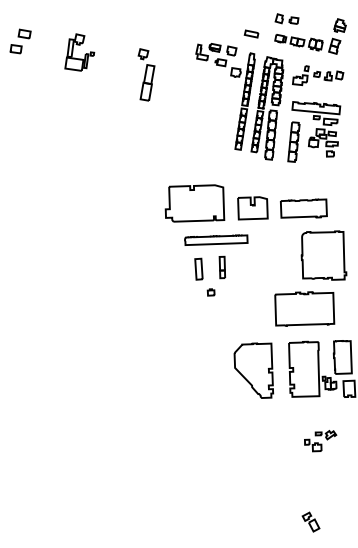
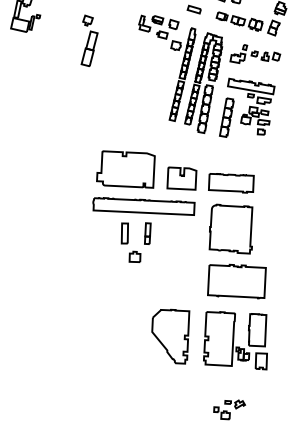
part: (216, 240) -> (144, 207), size x1.67
part: (323, 255) -> (231, 228), moved
part: (210, 292) -> (134, 256), size x1.67
part: (304, 308) -> (236, 280), moved

